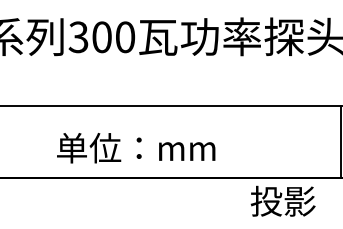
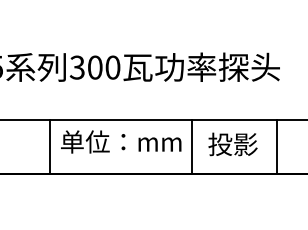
line: (41, 140) -> (49, 146), added
line: (228, 140) -> (191, 146), added
text: (136, 147) -> (121, 141), moved
text: (282, 201) -> (232, 144), moved

